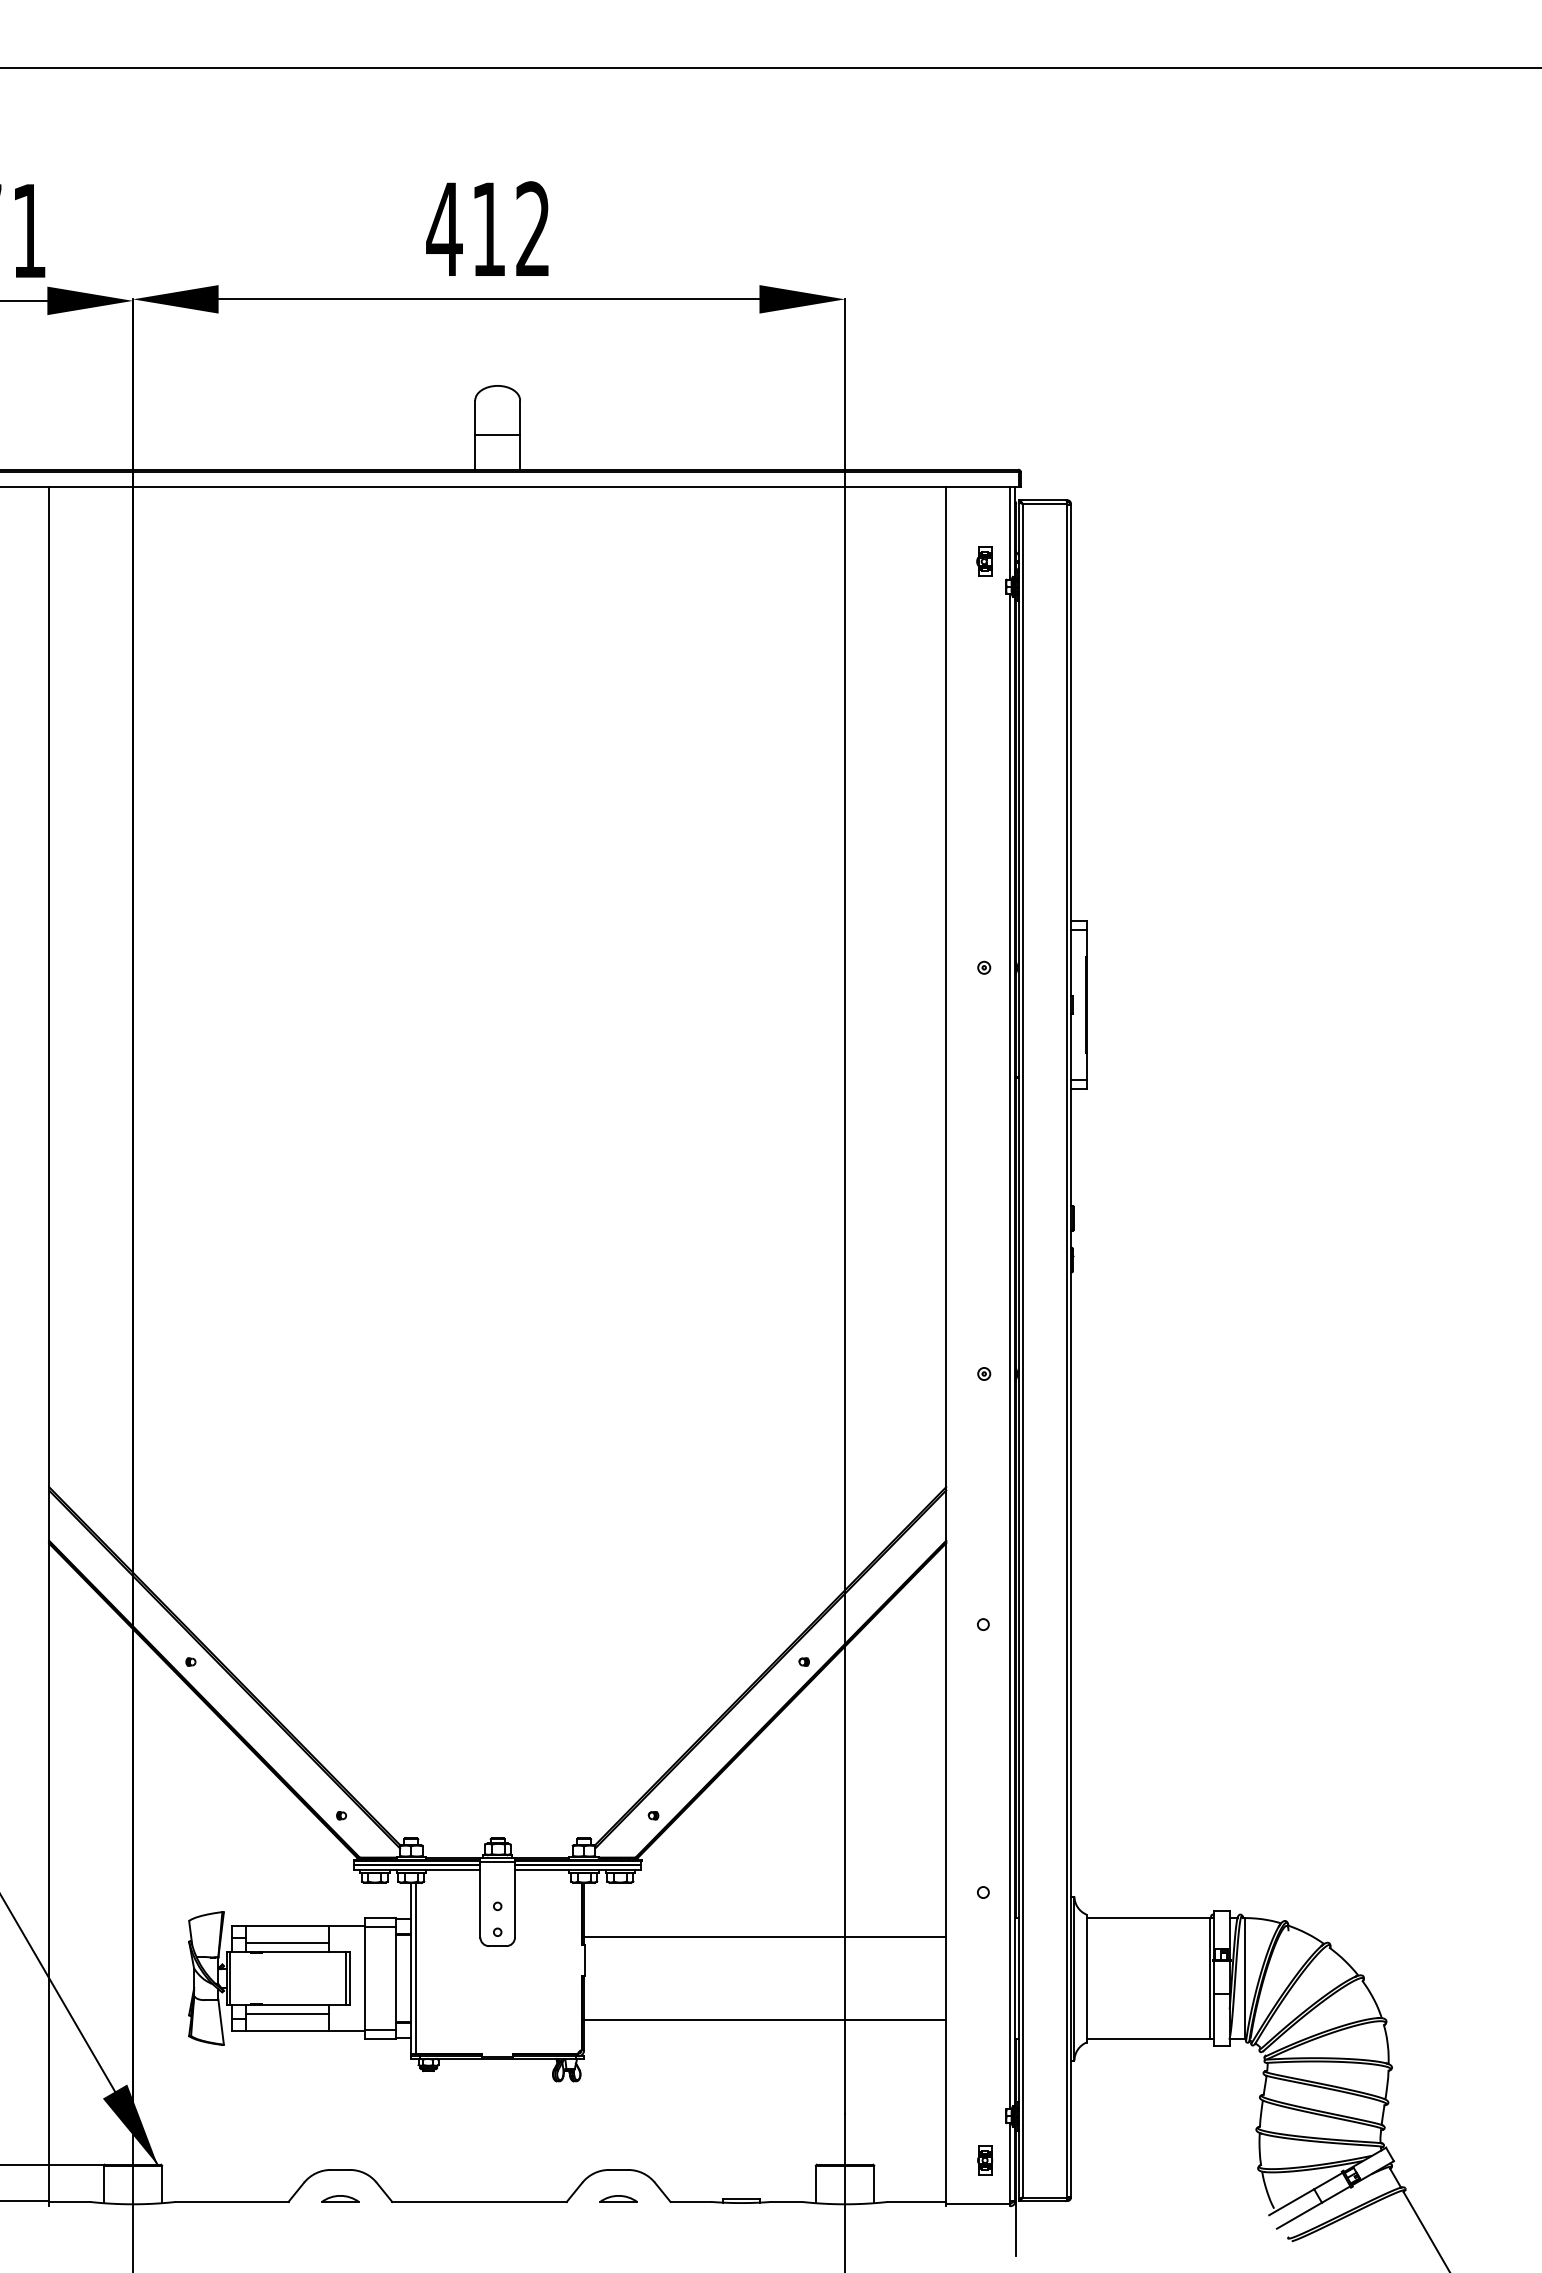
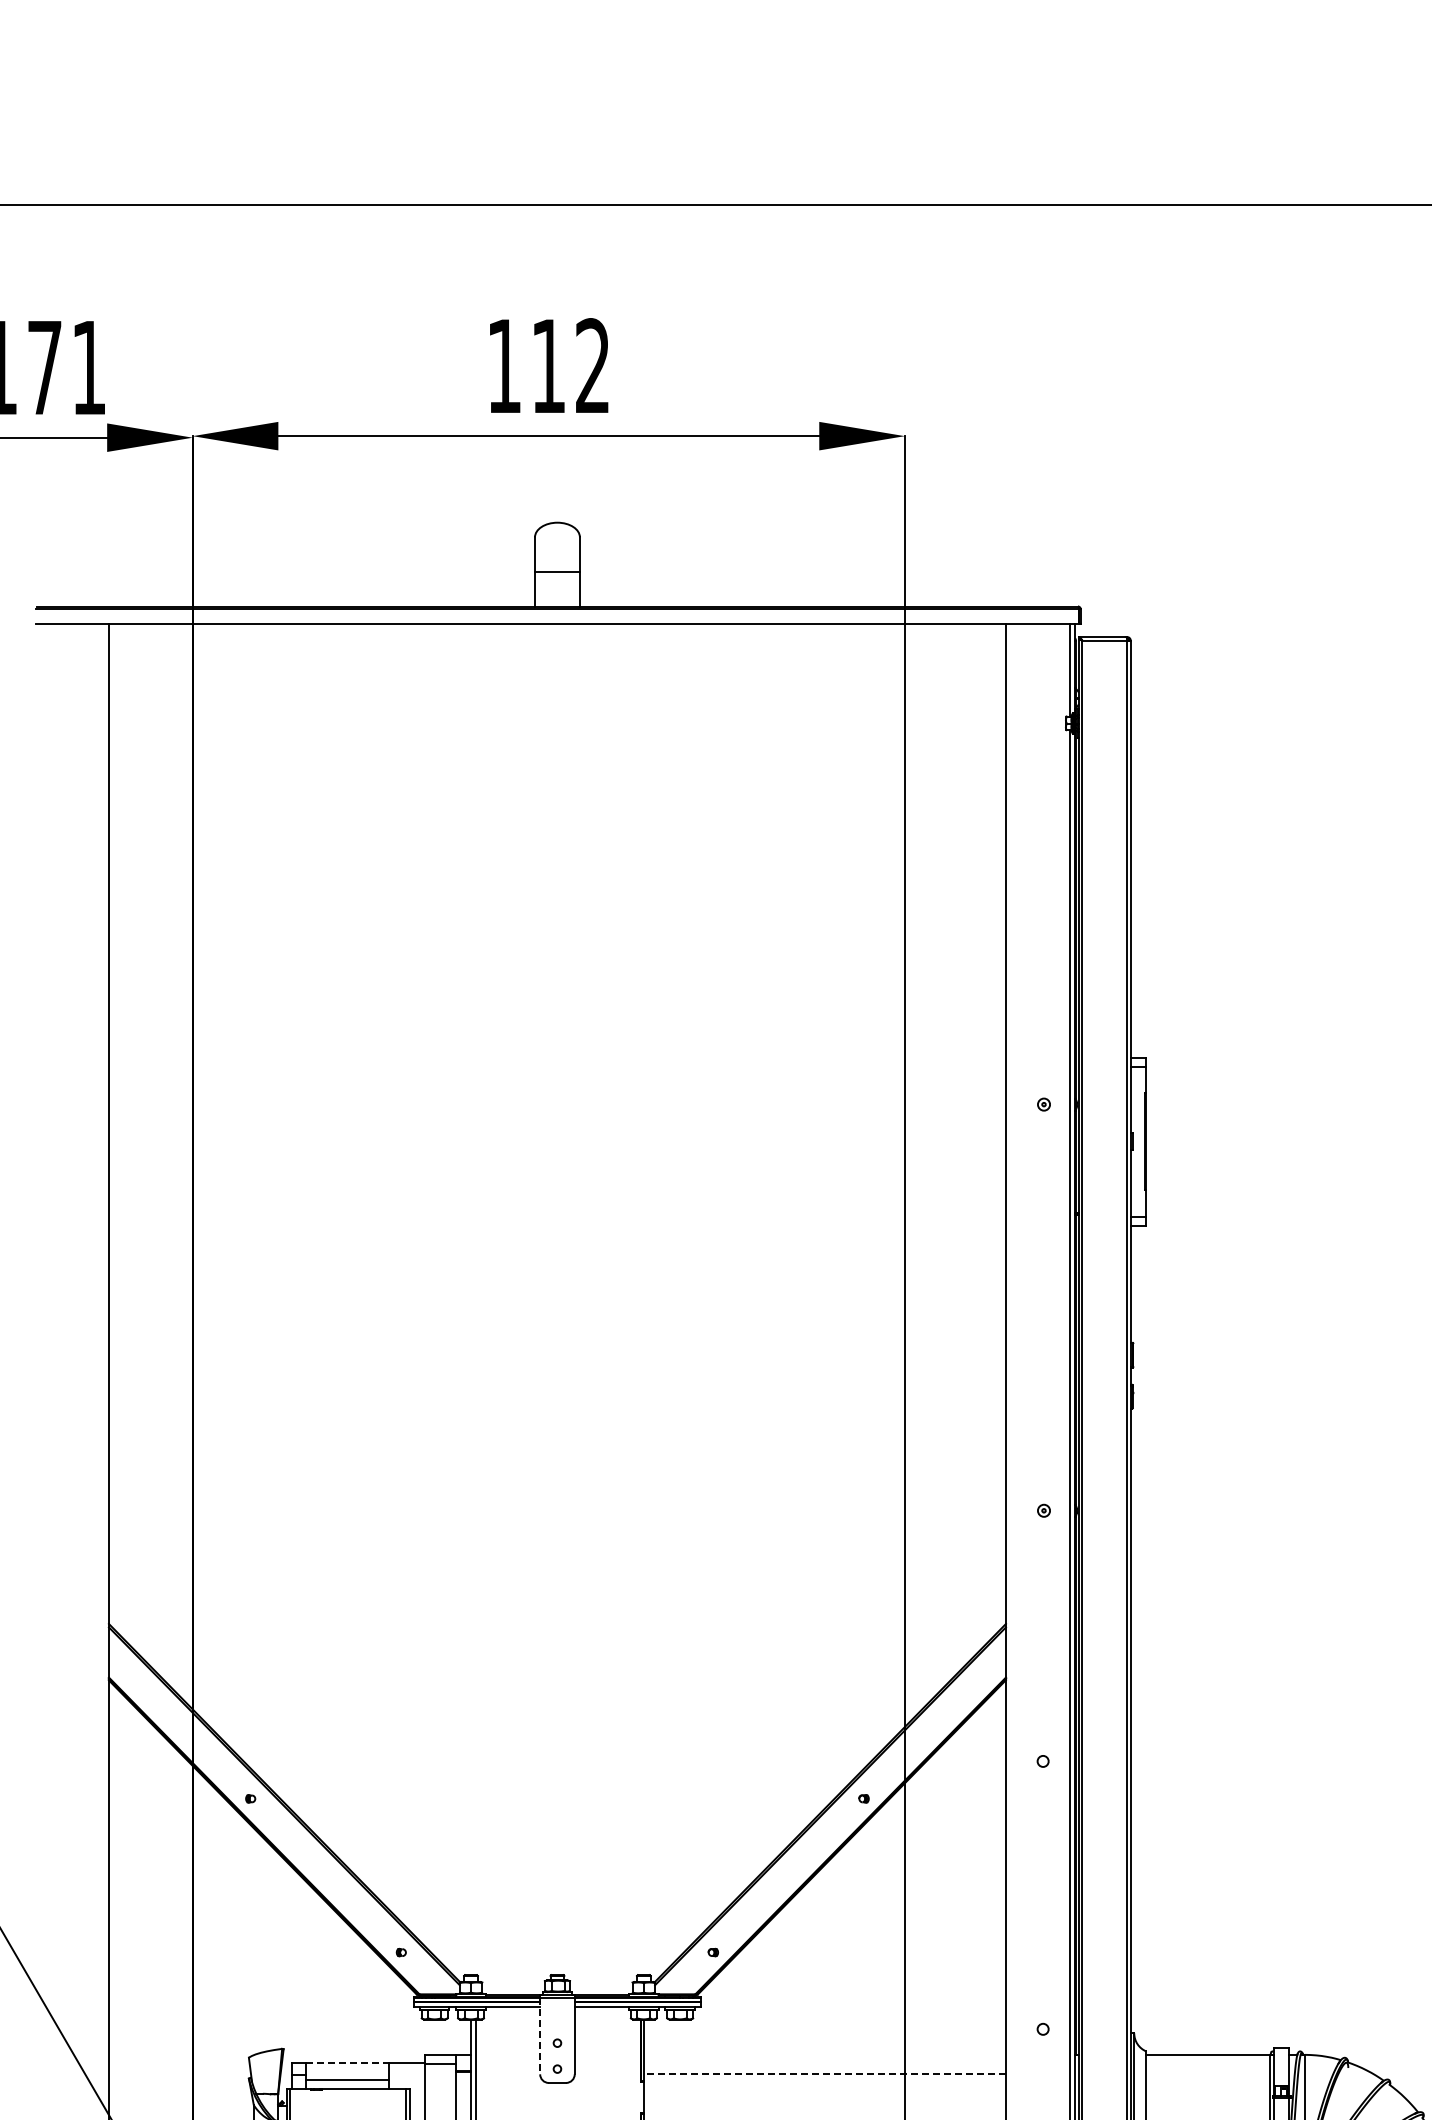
text: (444, 228) -> (504, 365), 412 -> 112
part: (984, 561) -> (1044, 698), removed
line: (480, 1899) -> (540, 2036), solid -> dashed
line: (288, 1925) -> (348, 2062), solid -> dashed
line: (764, 1936) -> (824, 2073), solid -> dashed

